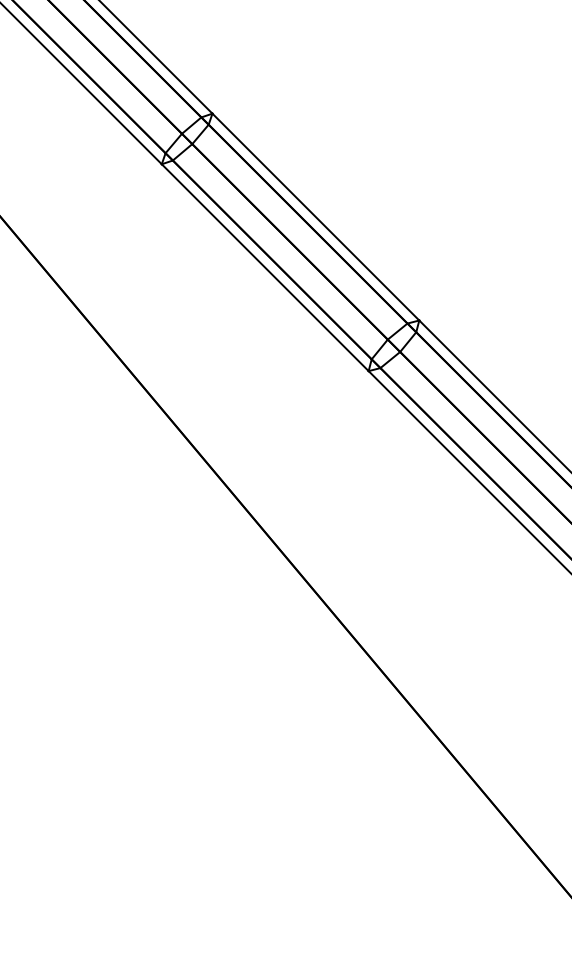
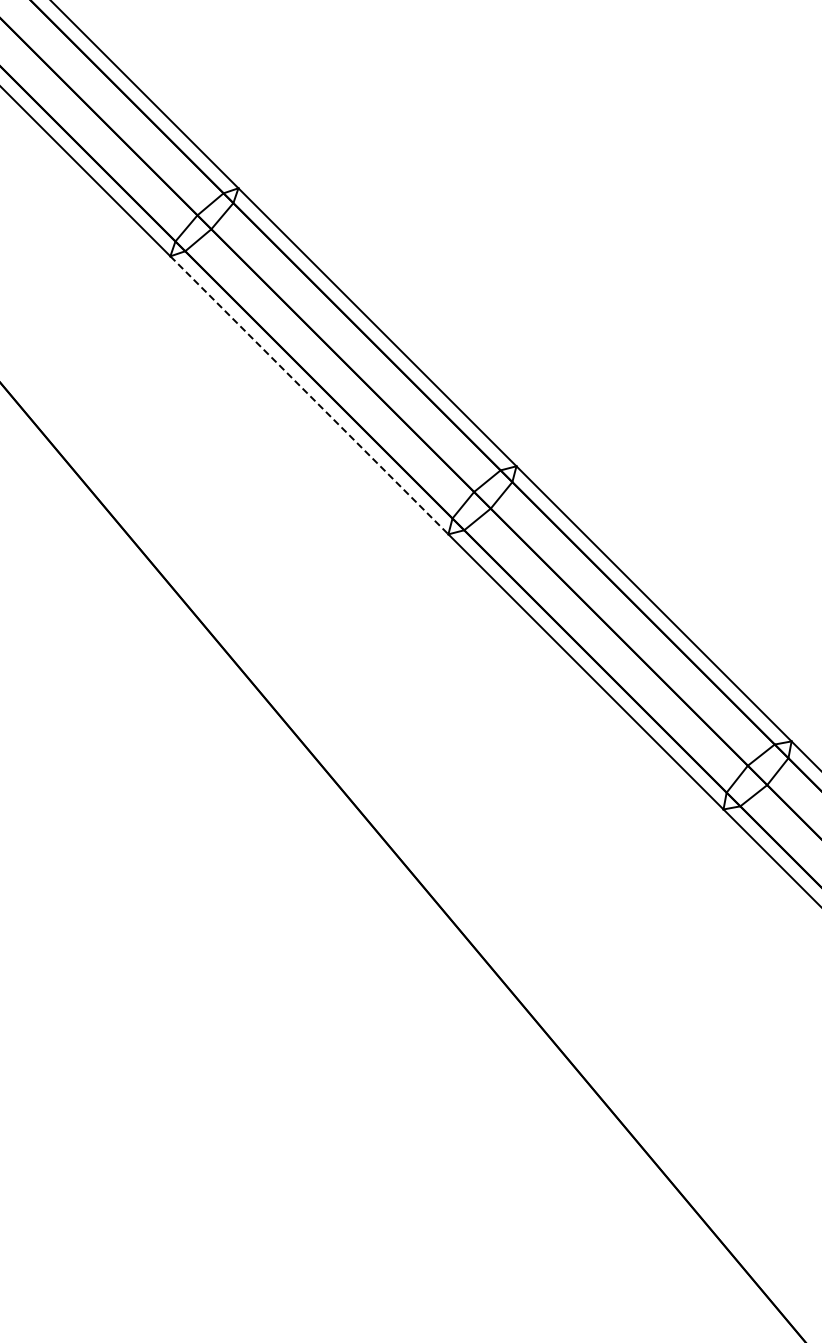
line: (265, 267) -> (309, 395), solid -> dashed

